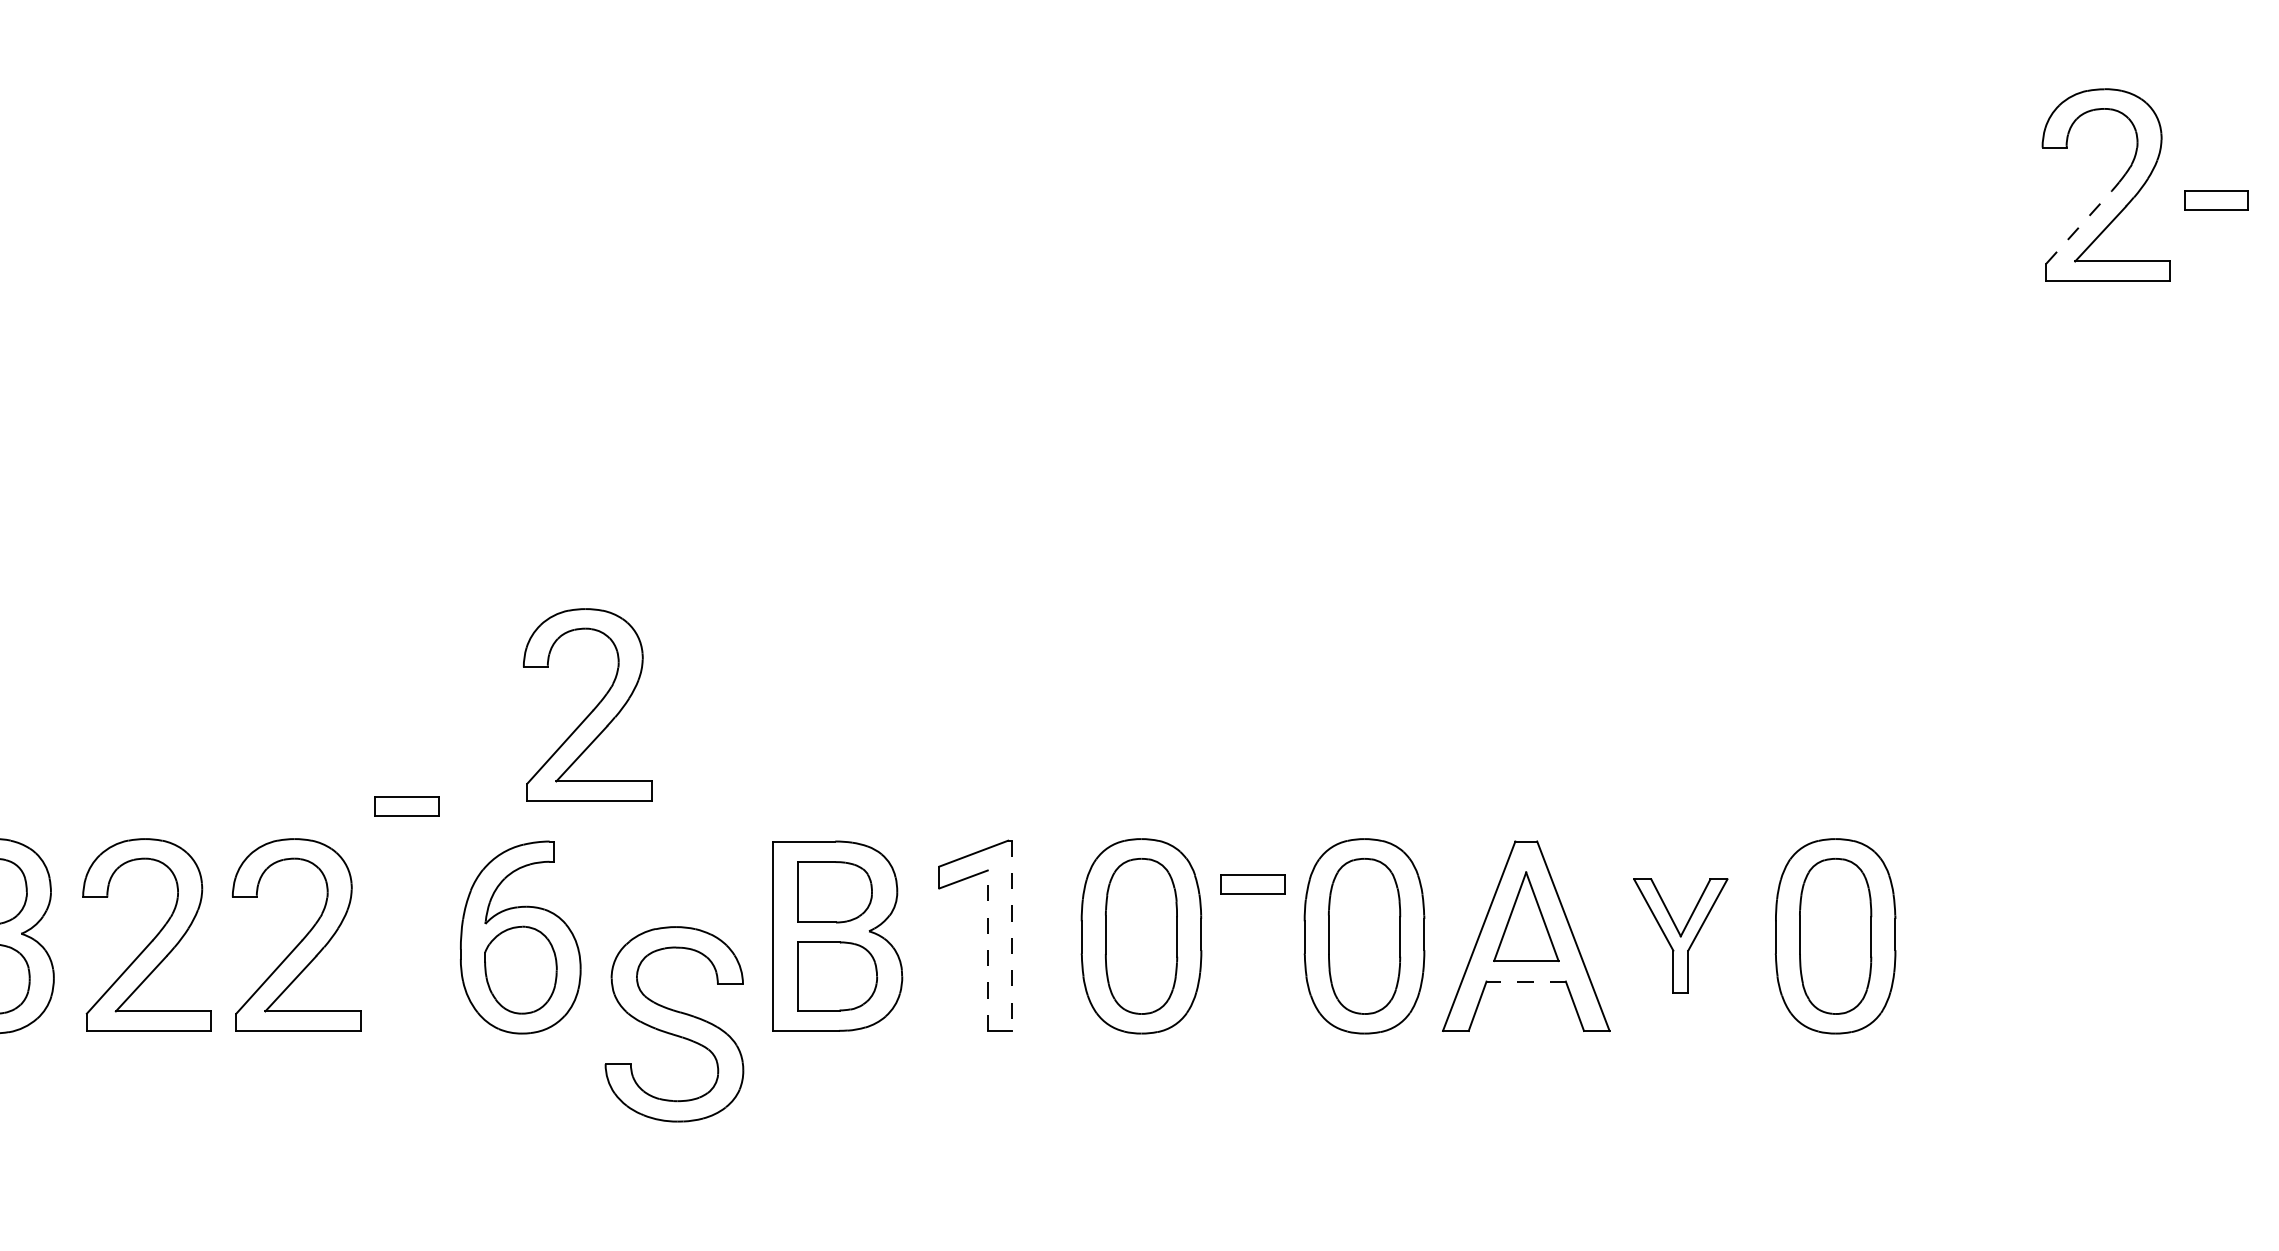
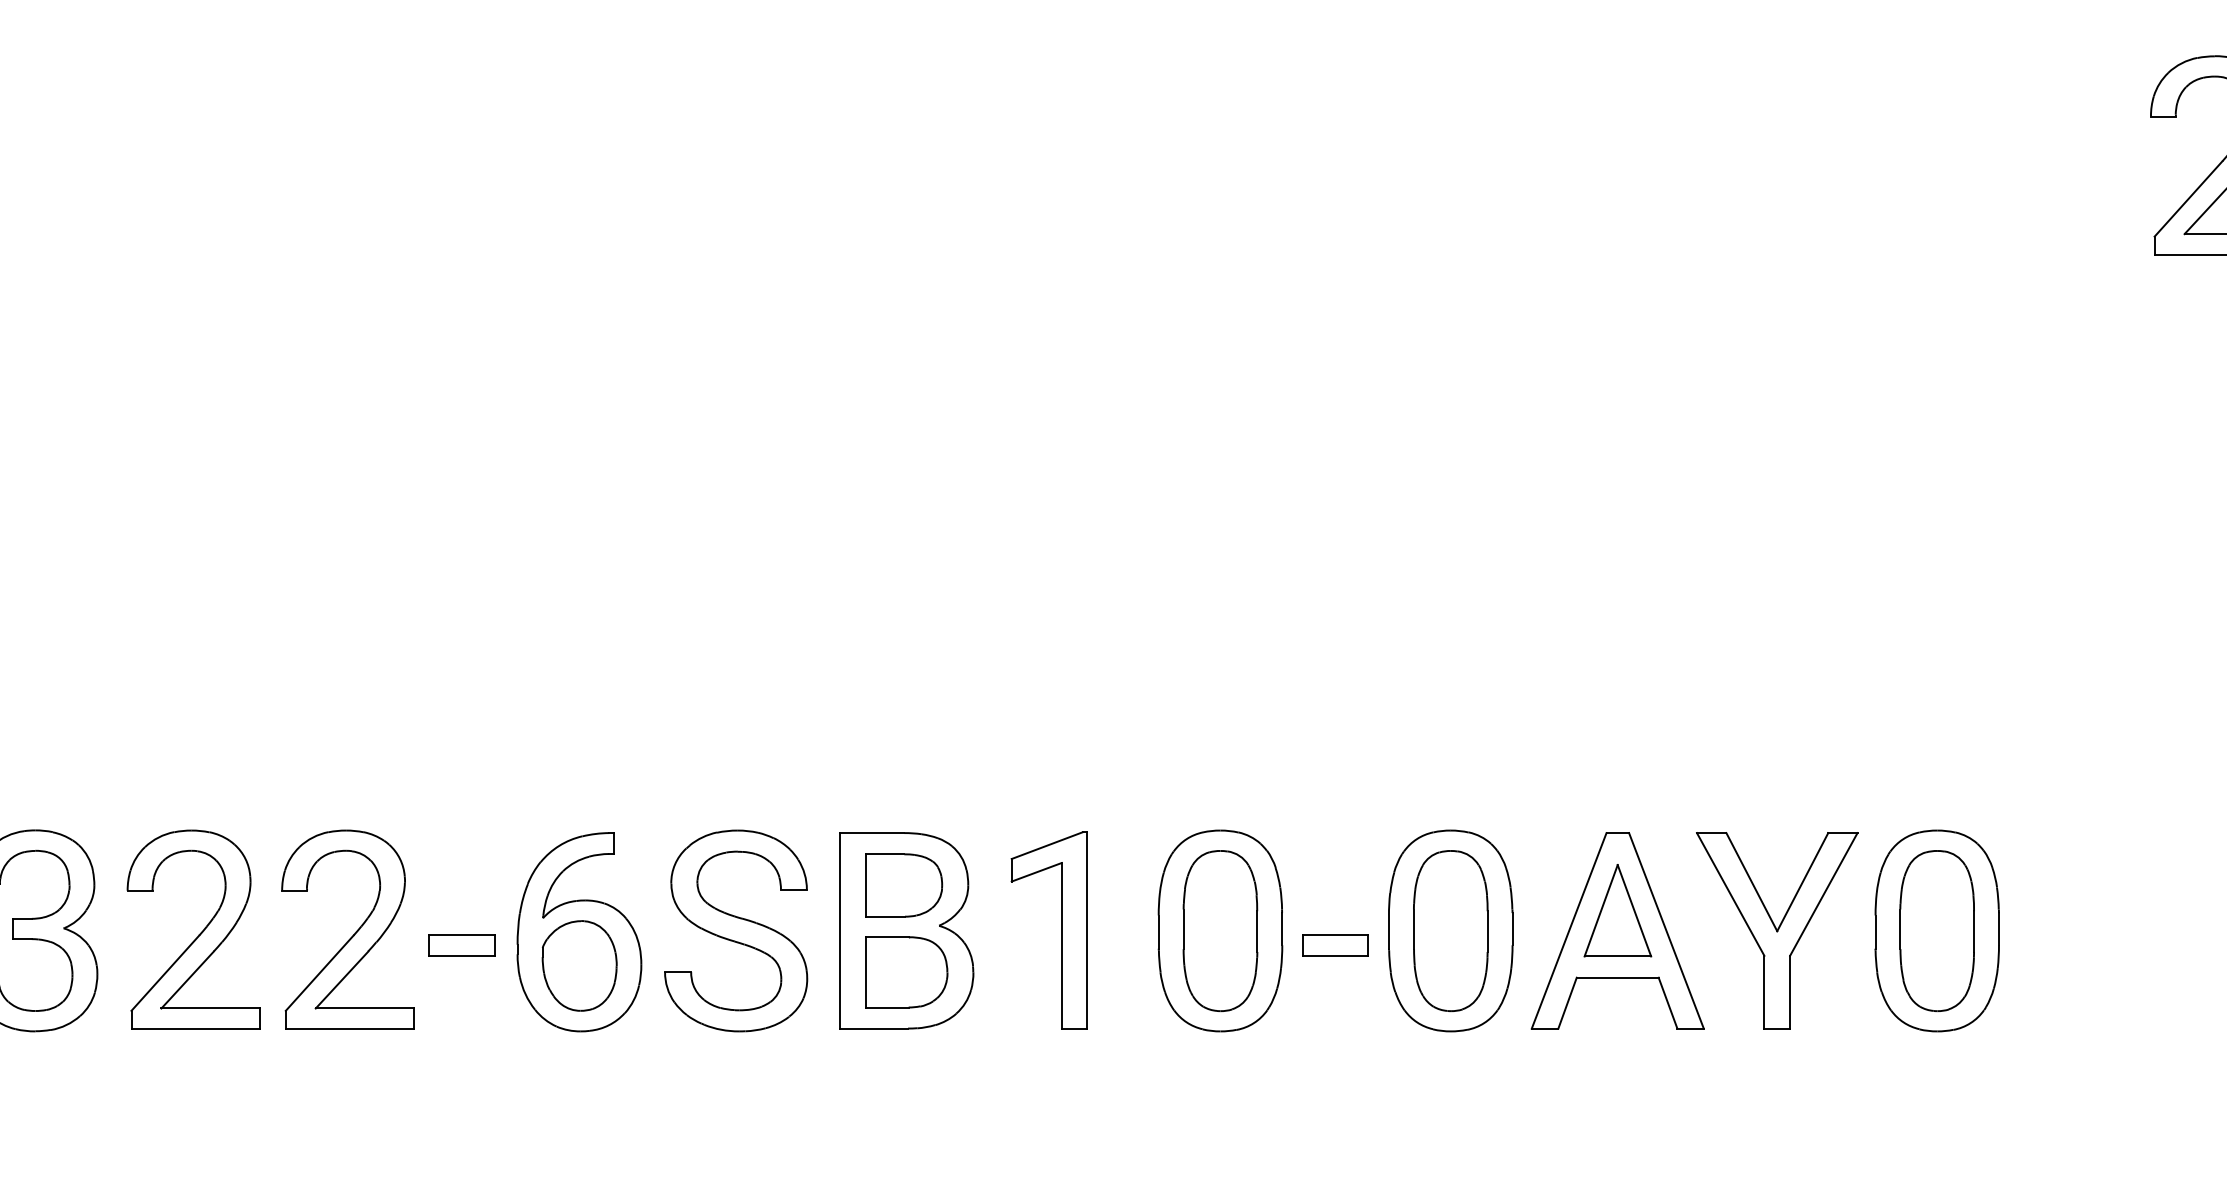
line: (2079, 227) -> (2189, 199), dashed -> solid
part: (592, 709) -> (653, 696), removed
part: (406, 806) -> (461, 945), moved
part: (1252, 884) -> (1335, 945), moved
part: (1680, 935) -> (1777, 930), size x1.67
line: (1012, 936) -> (1087, 931), dashed -> solid
line: (987, 950) -> (1061, 945), dashed -> solid
line: (1526, 981) -> (1618, 977), dashed -> solid
part: (674, 1024) -> (736, 931), moved

